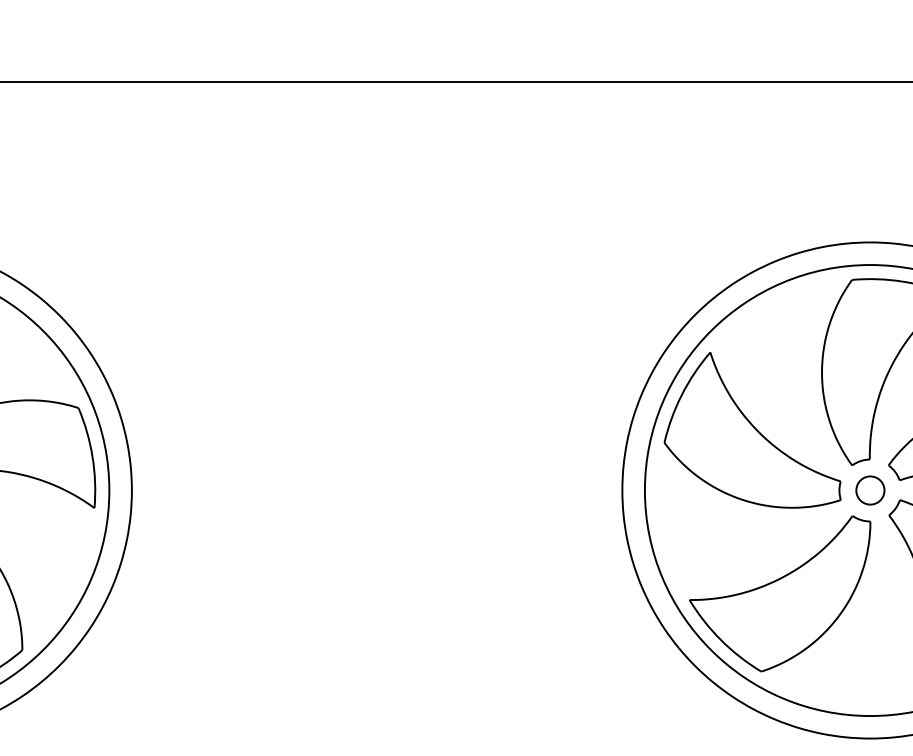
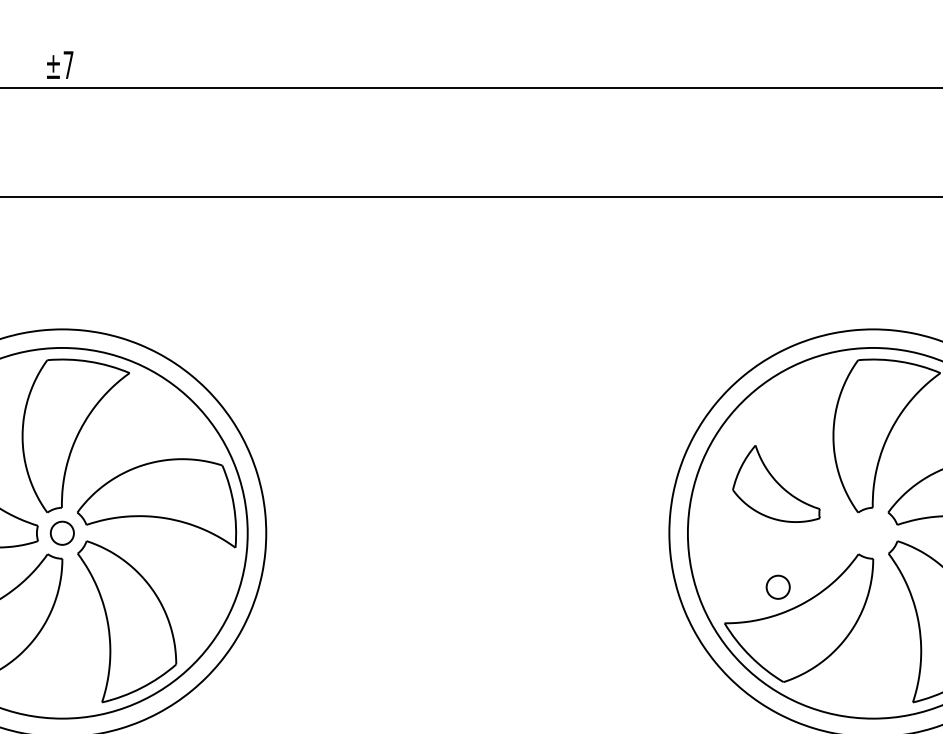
part: (752, 429) -> (776, 483), size x0.6
circle: (869, 489) -> (777, 586), moved

